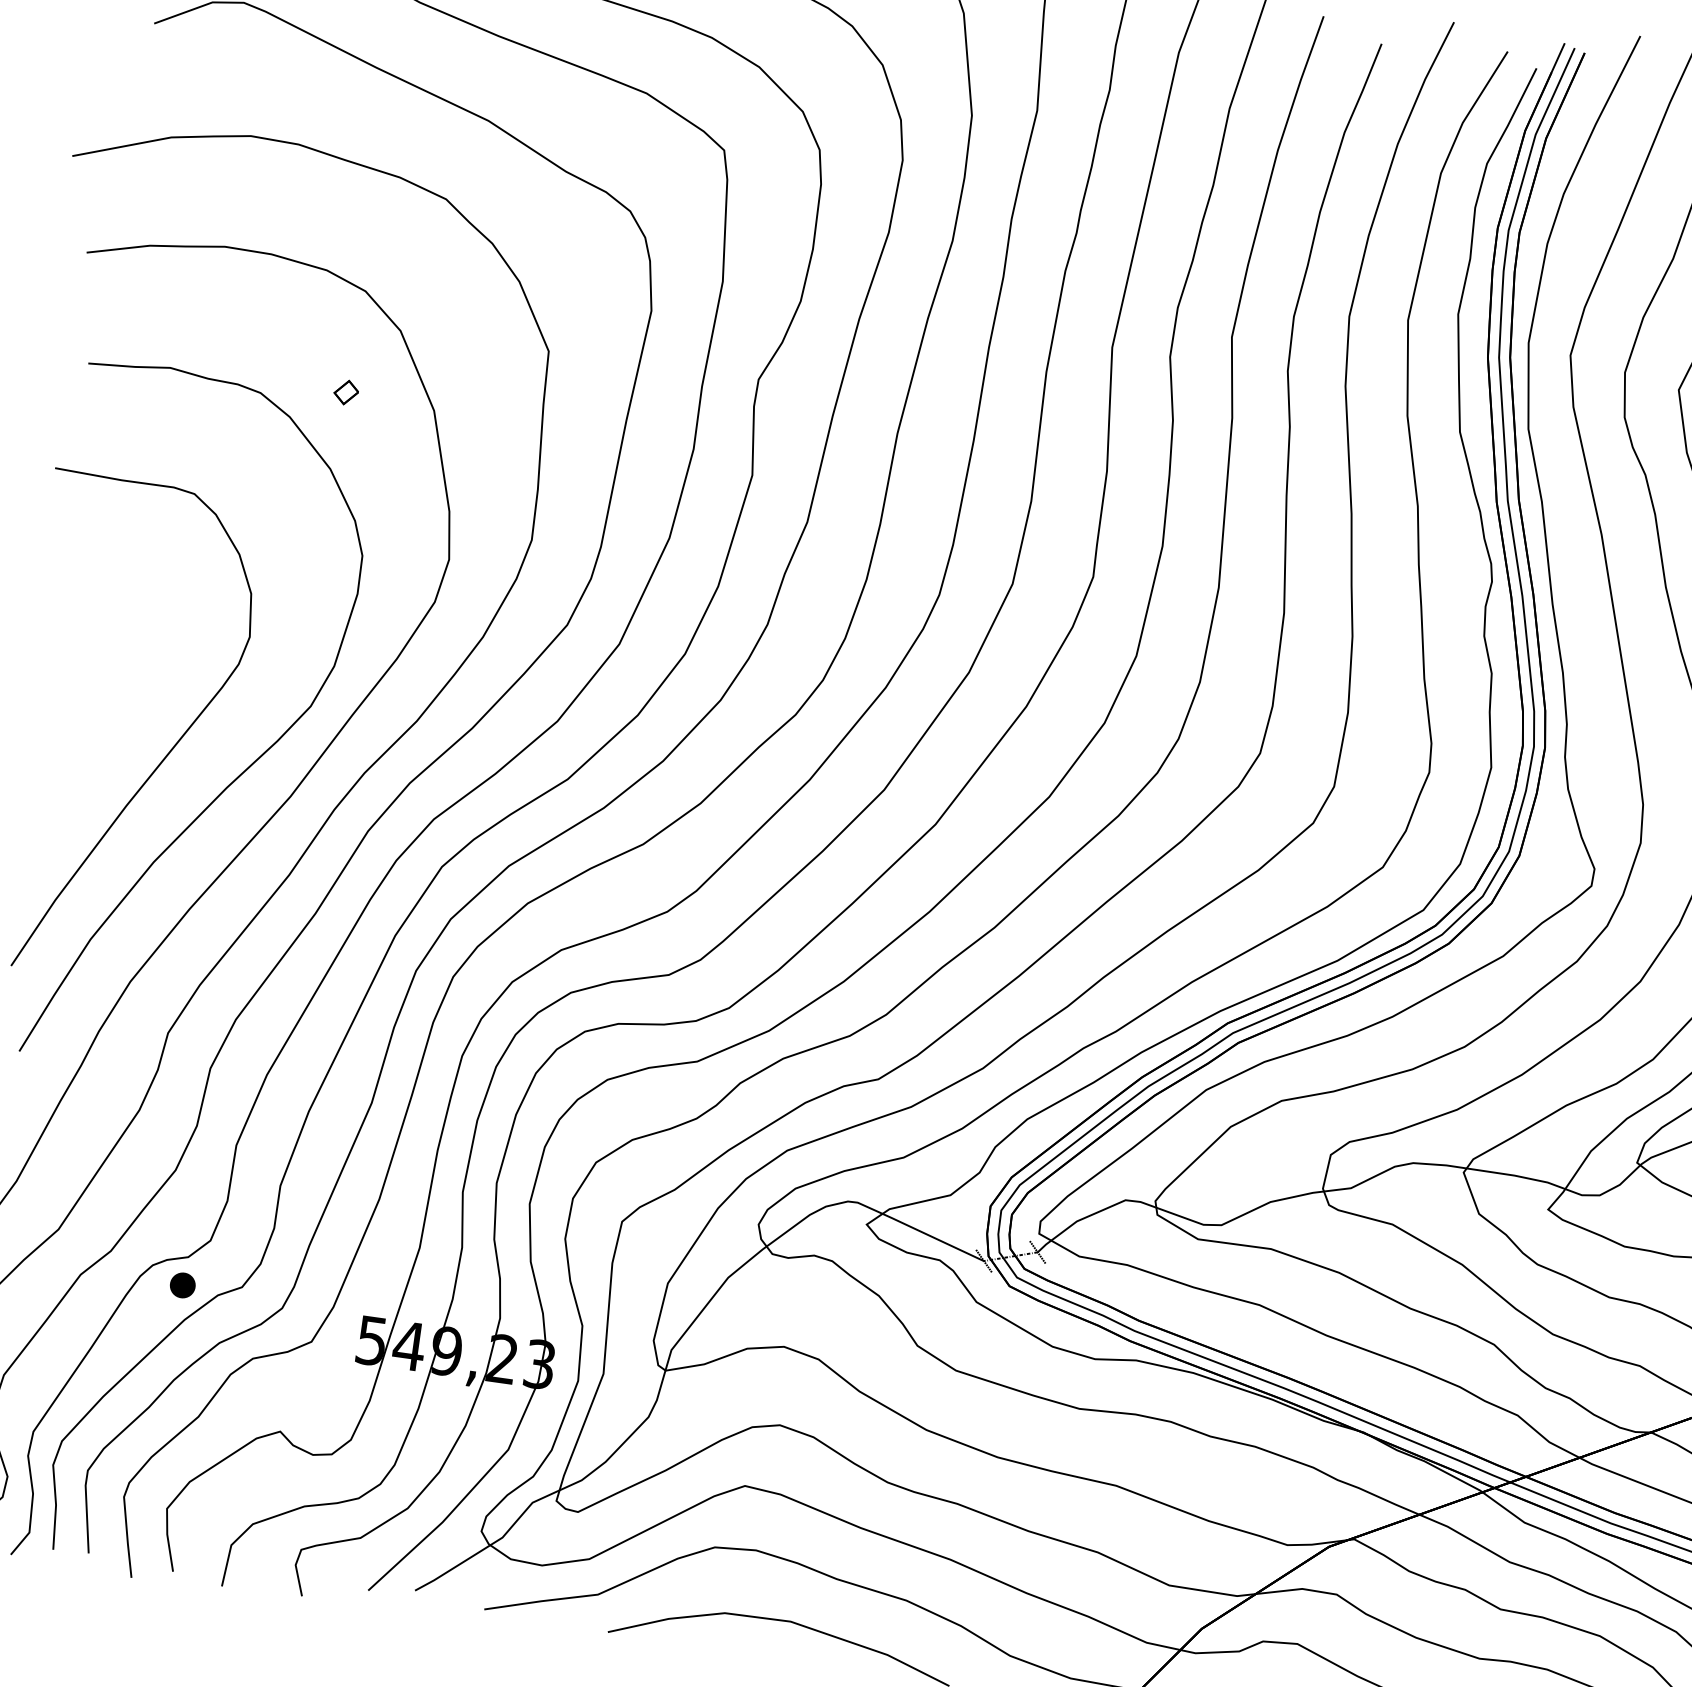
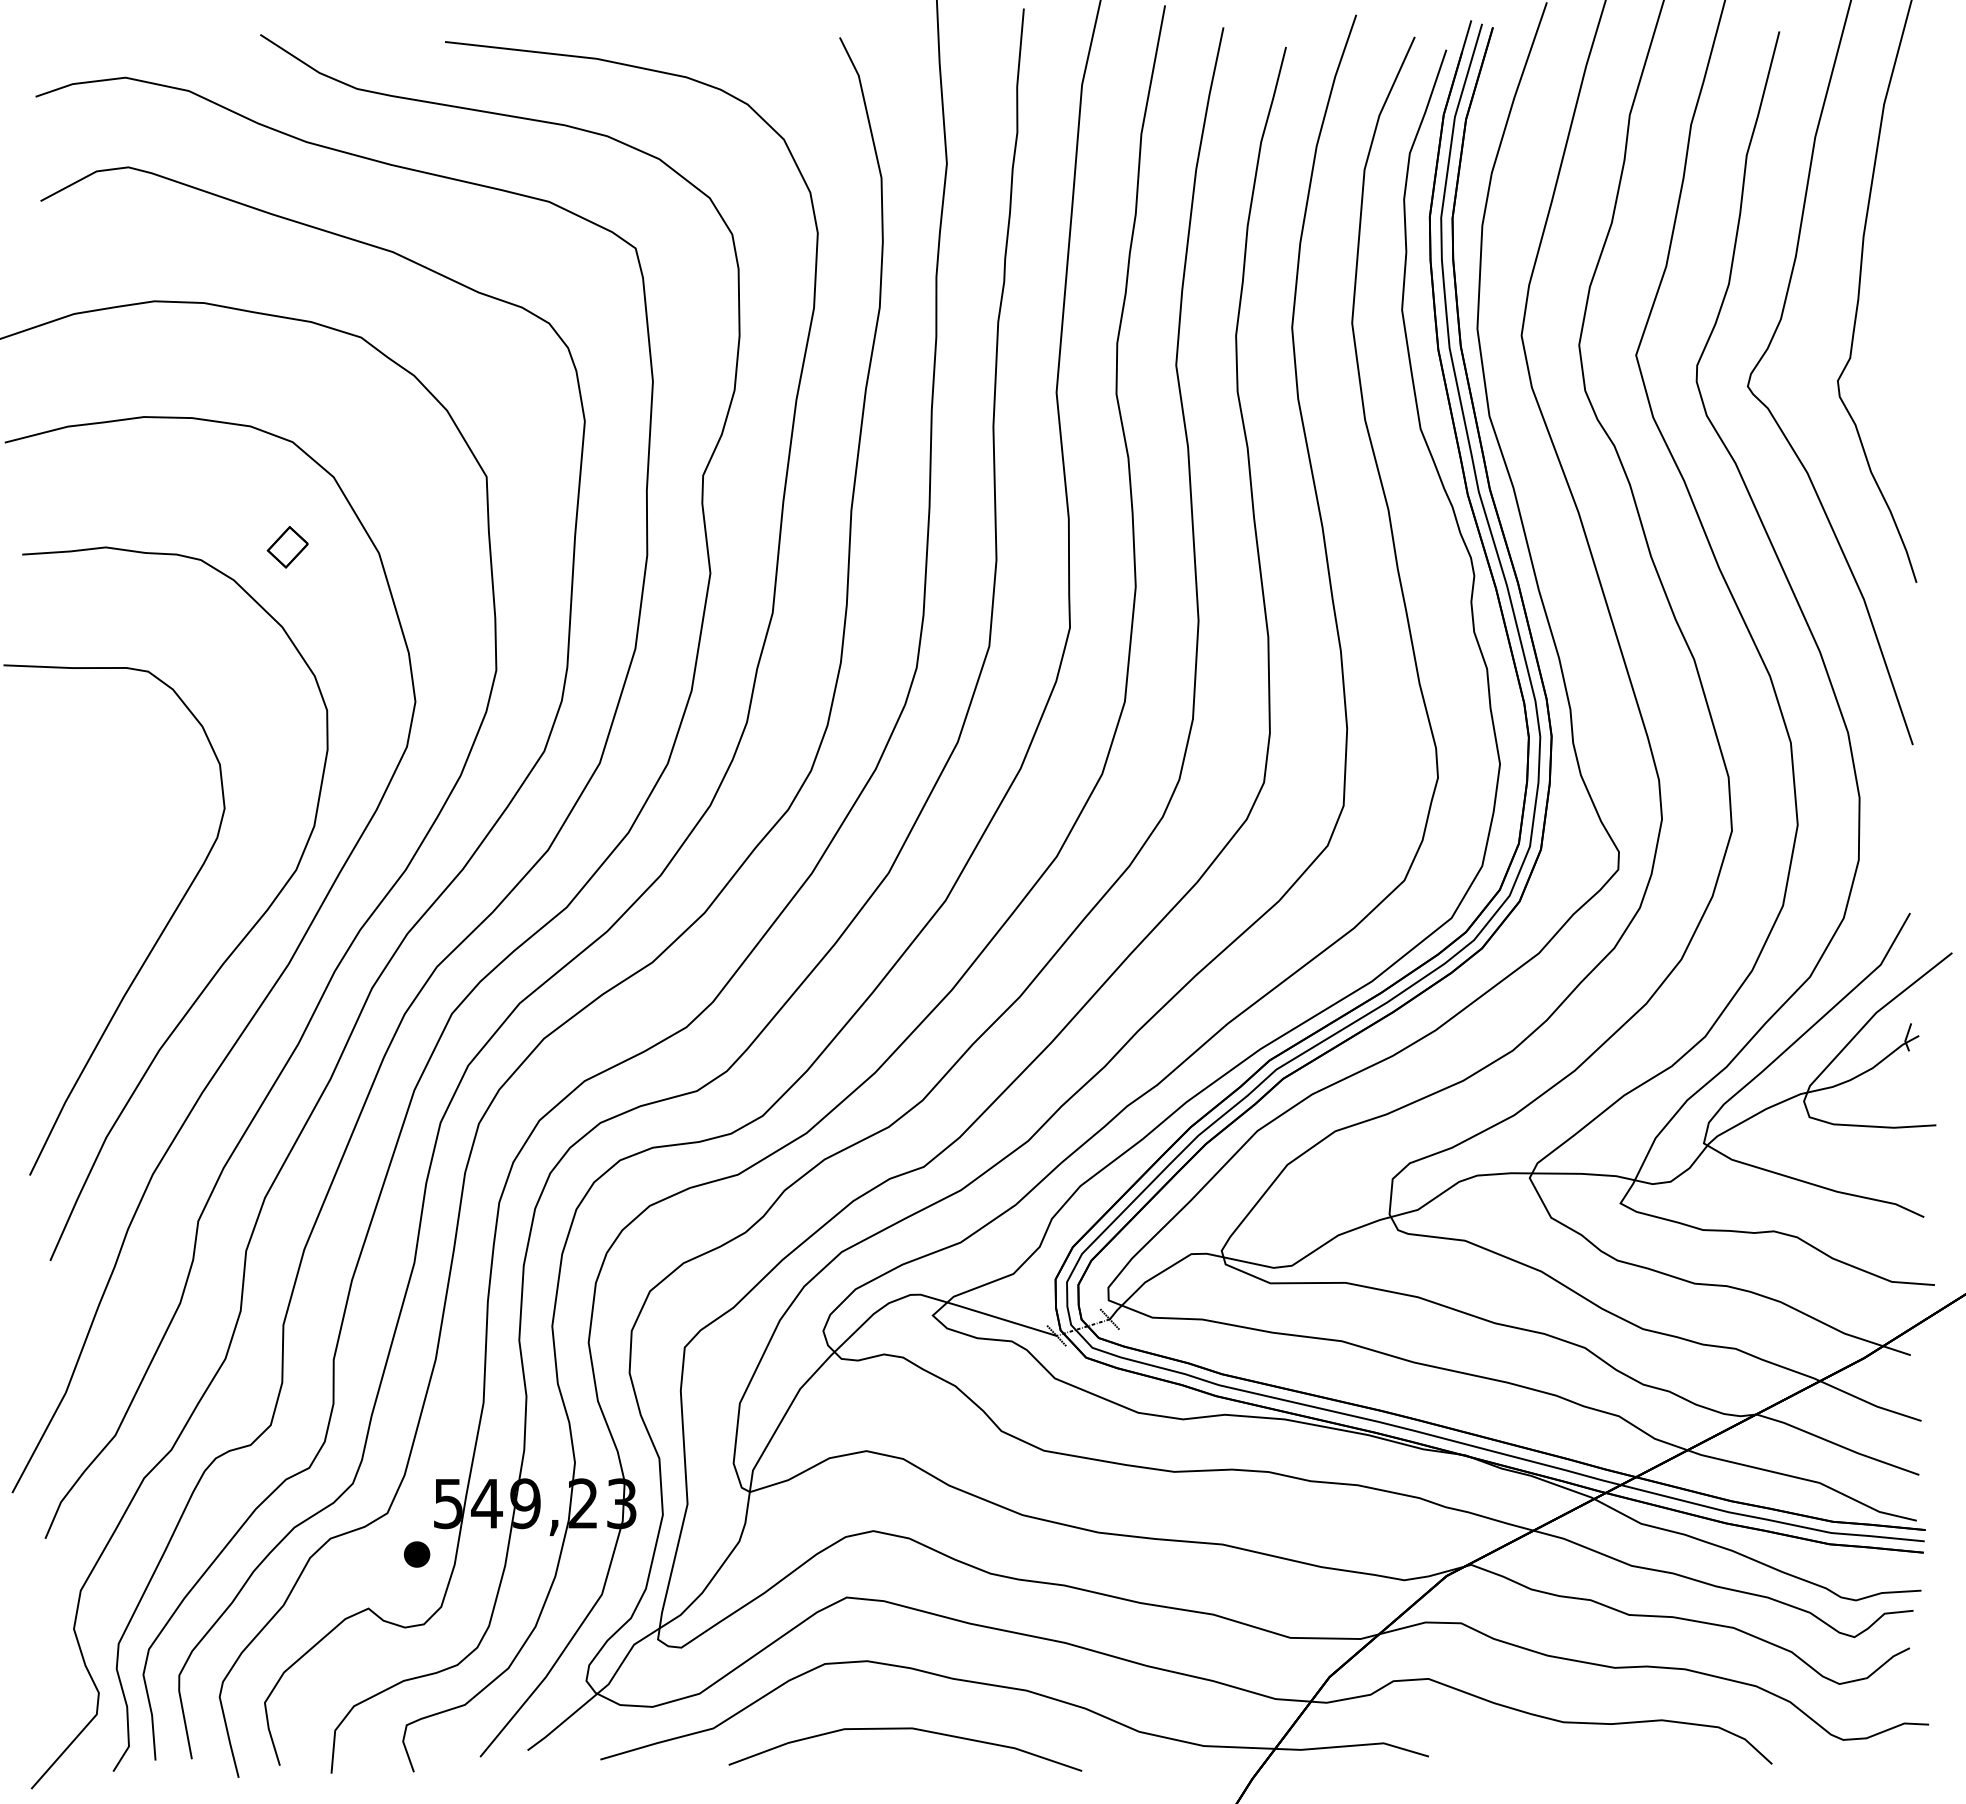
part: (346, 392) -> (287, 547), size x1.67
part: (183, 1285) -> (417, 1554), moved

